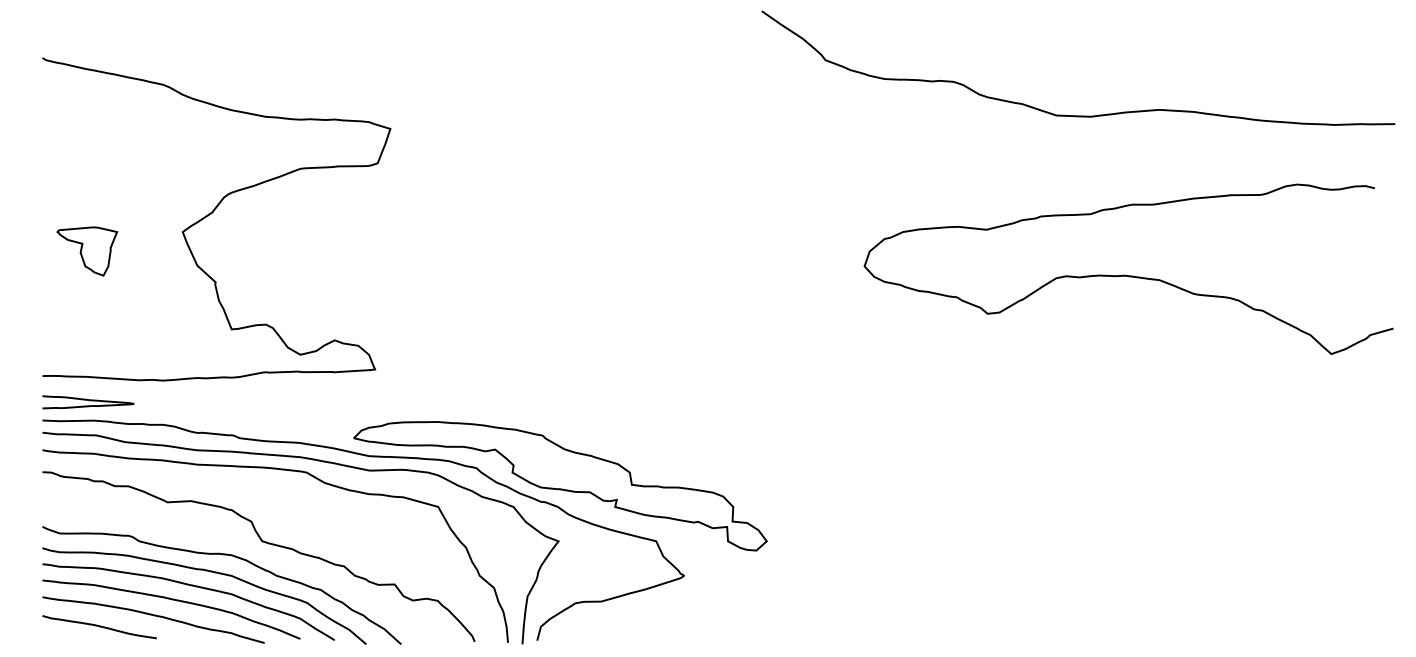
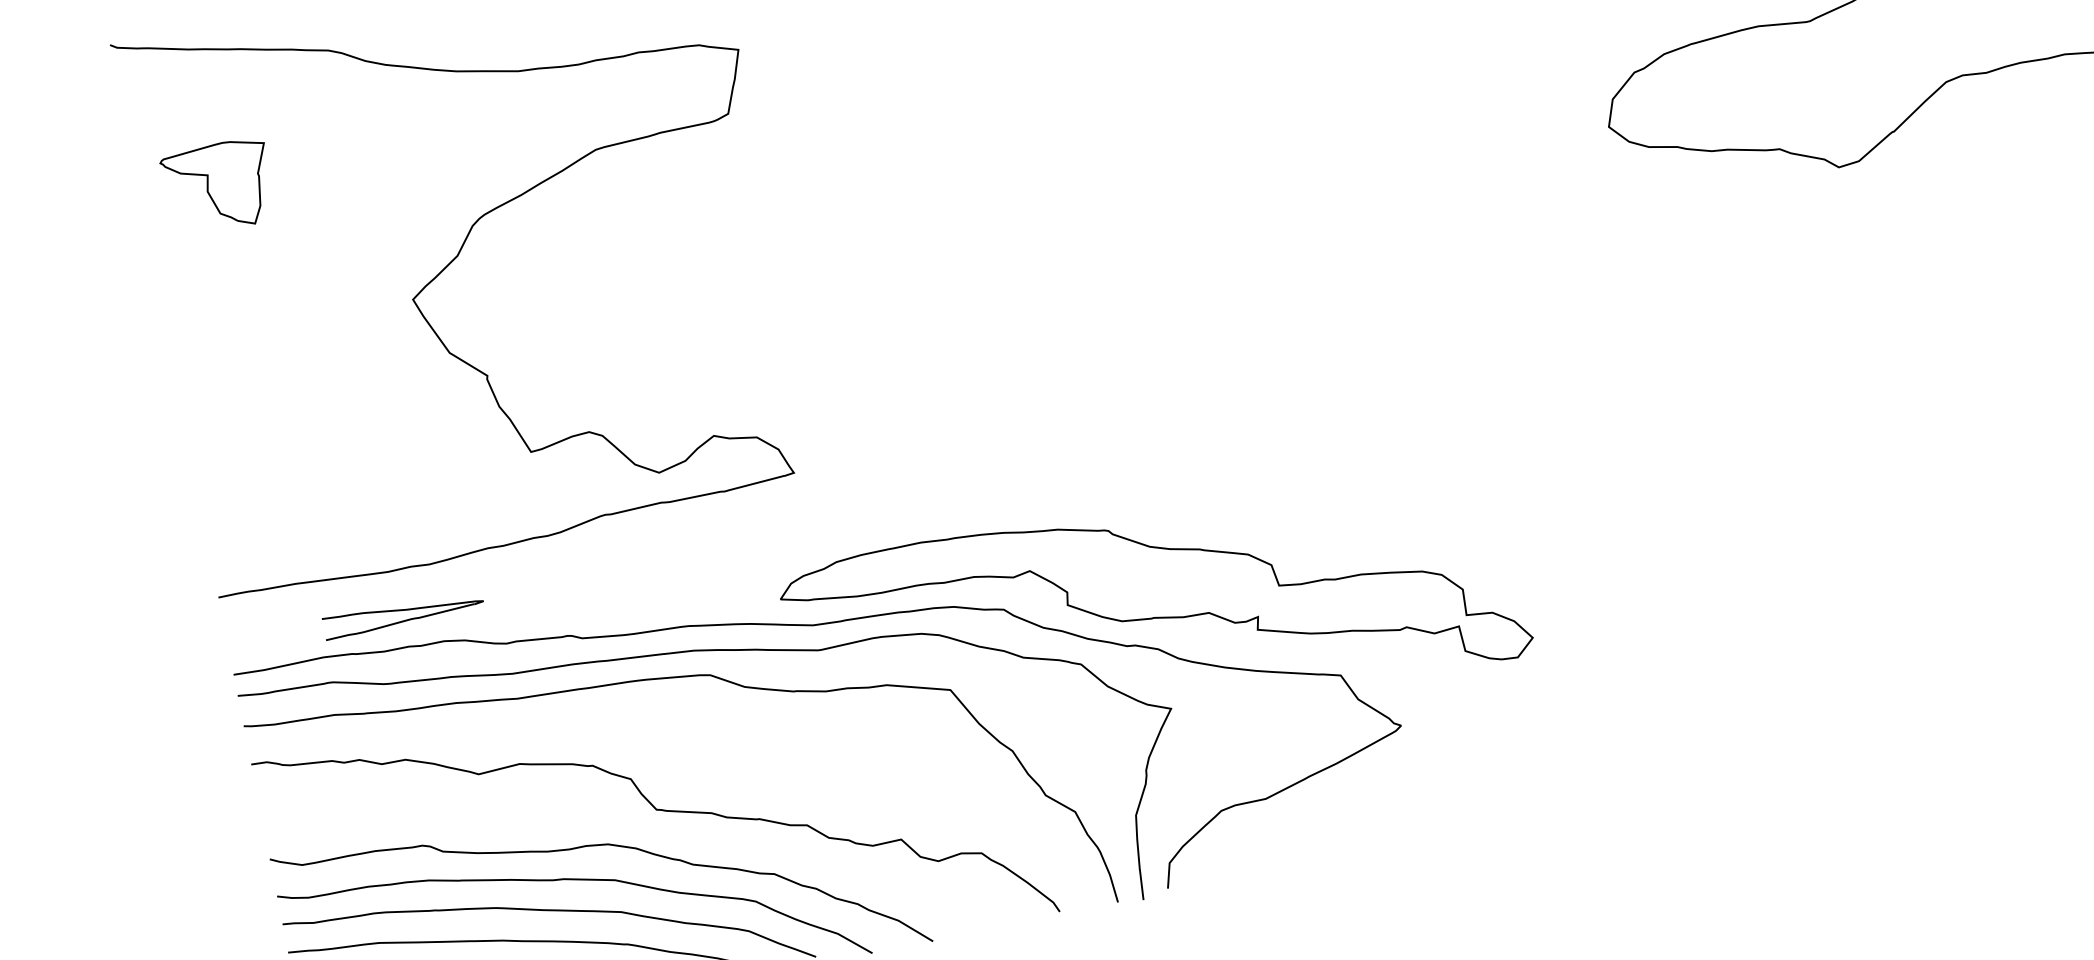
part: (87, 251) -> (219, 187), moved
part: (88, 402) -> (403, 614), moved

